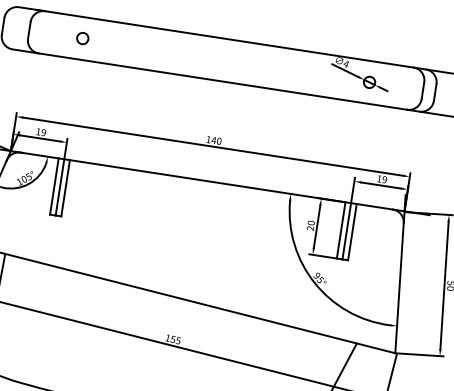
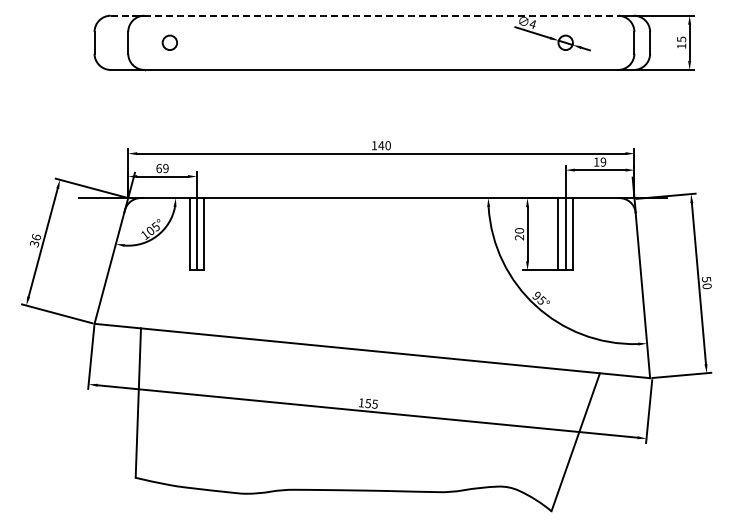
line: (216, 37) -> (364, 15), solid -> dashed
circle: (82, 38) -> (169, 42), moved
text: (37, 131) -> (158, 168), 19 -> 69

